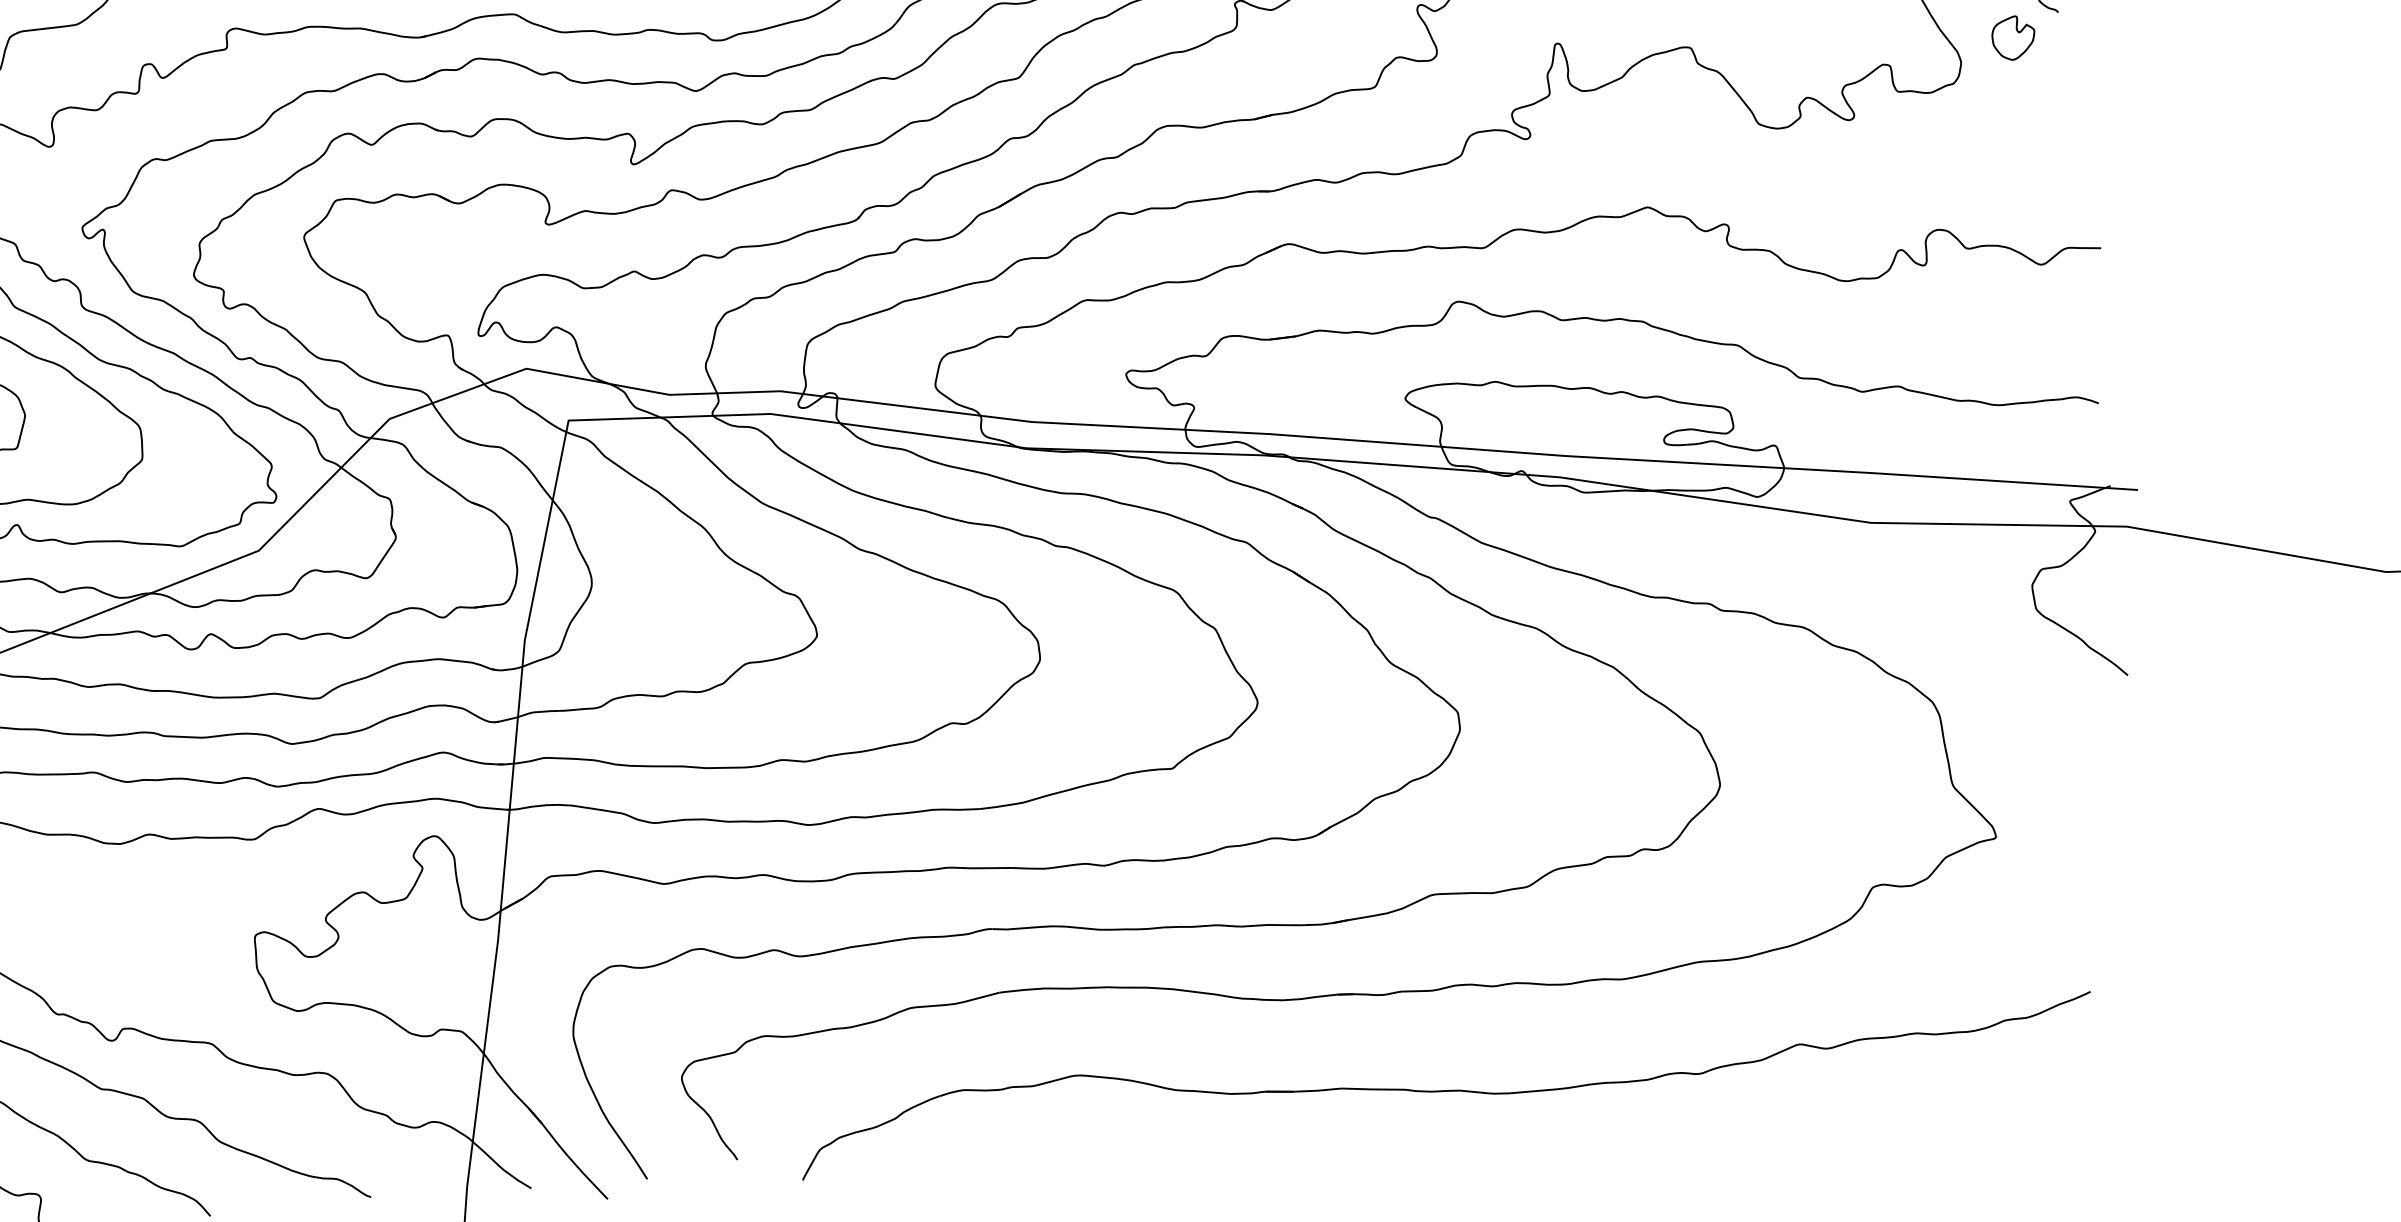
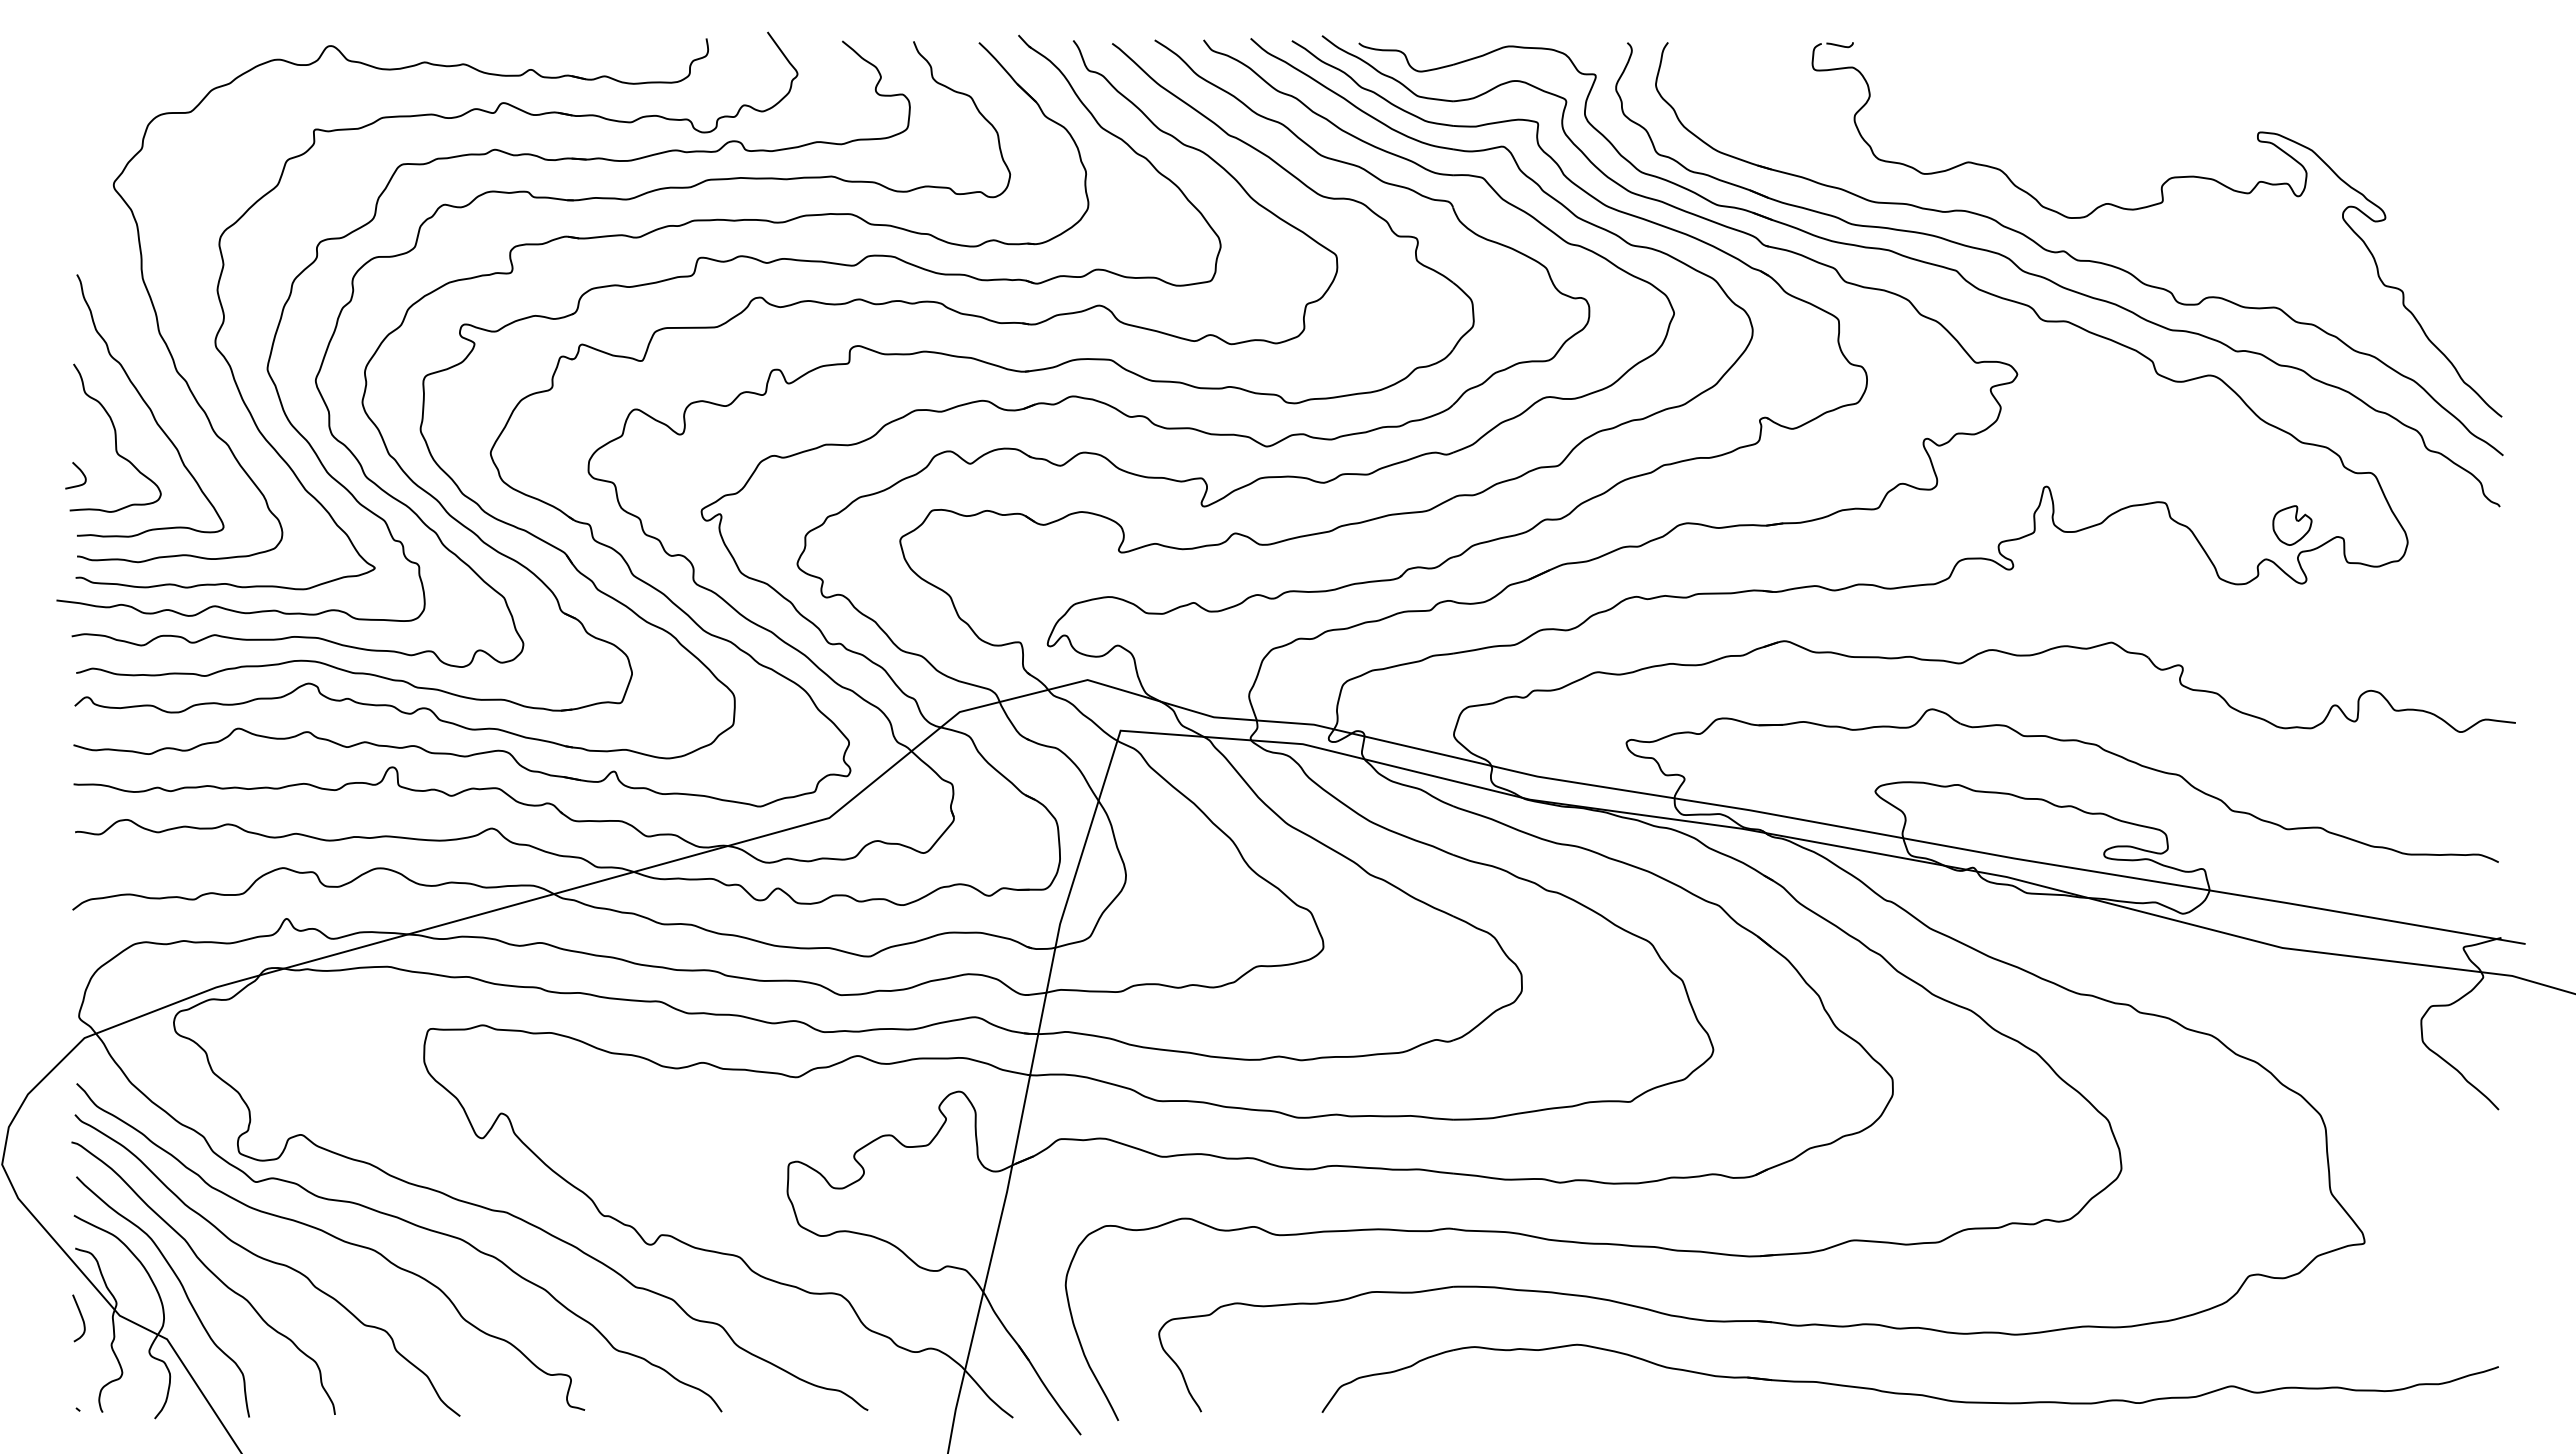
part: (2013, 38) -> (2292, 525), moved
part: (1446, 1090) -> (1909, 1393), moved

